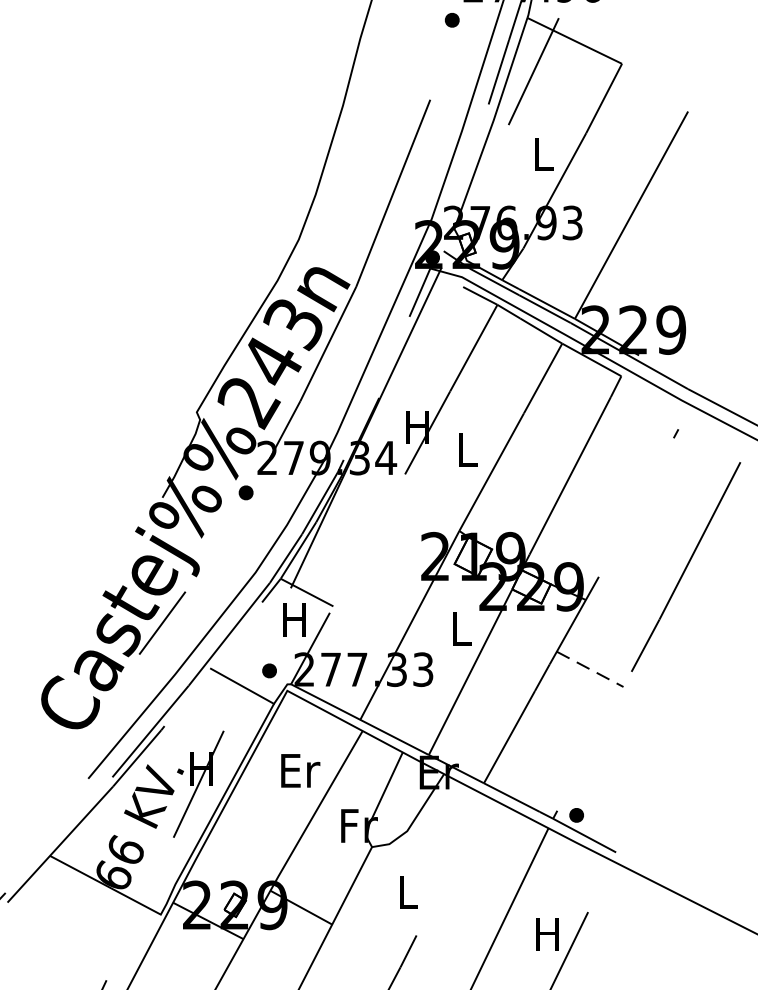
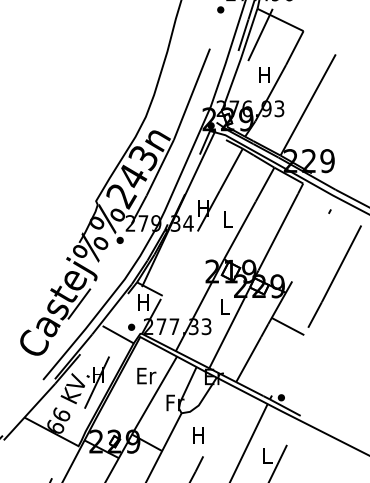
text: (541, 152) -> (264, 74), L -> H
line: (591, 669) -> (288, 326), dashed -> solid
text: (406, 892) -> (198, 435), L -> H
text: (546, 933) -> (266, 455), H -> L

